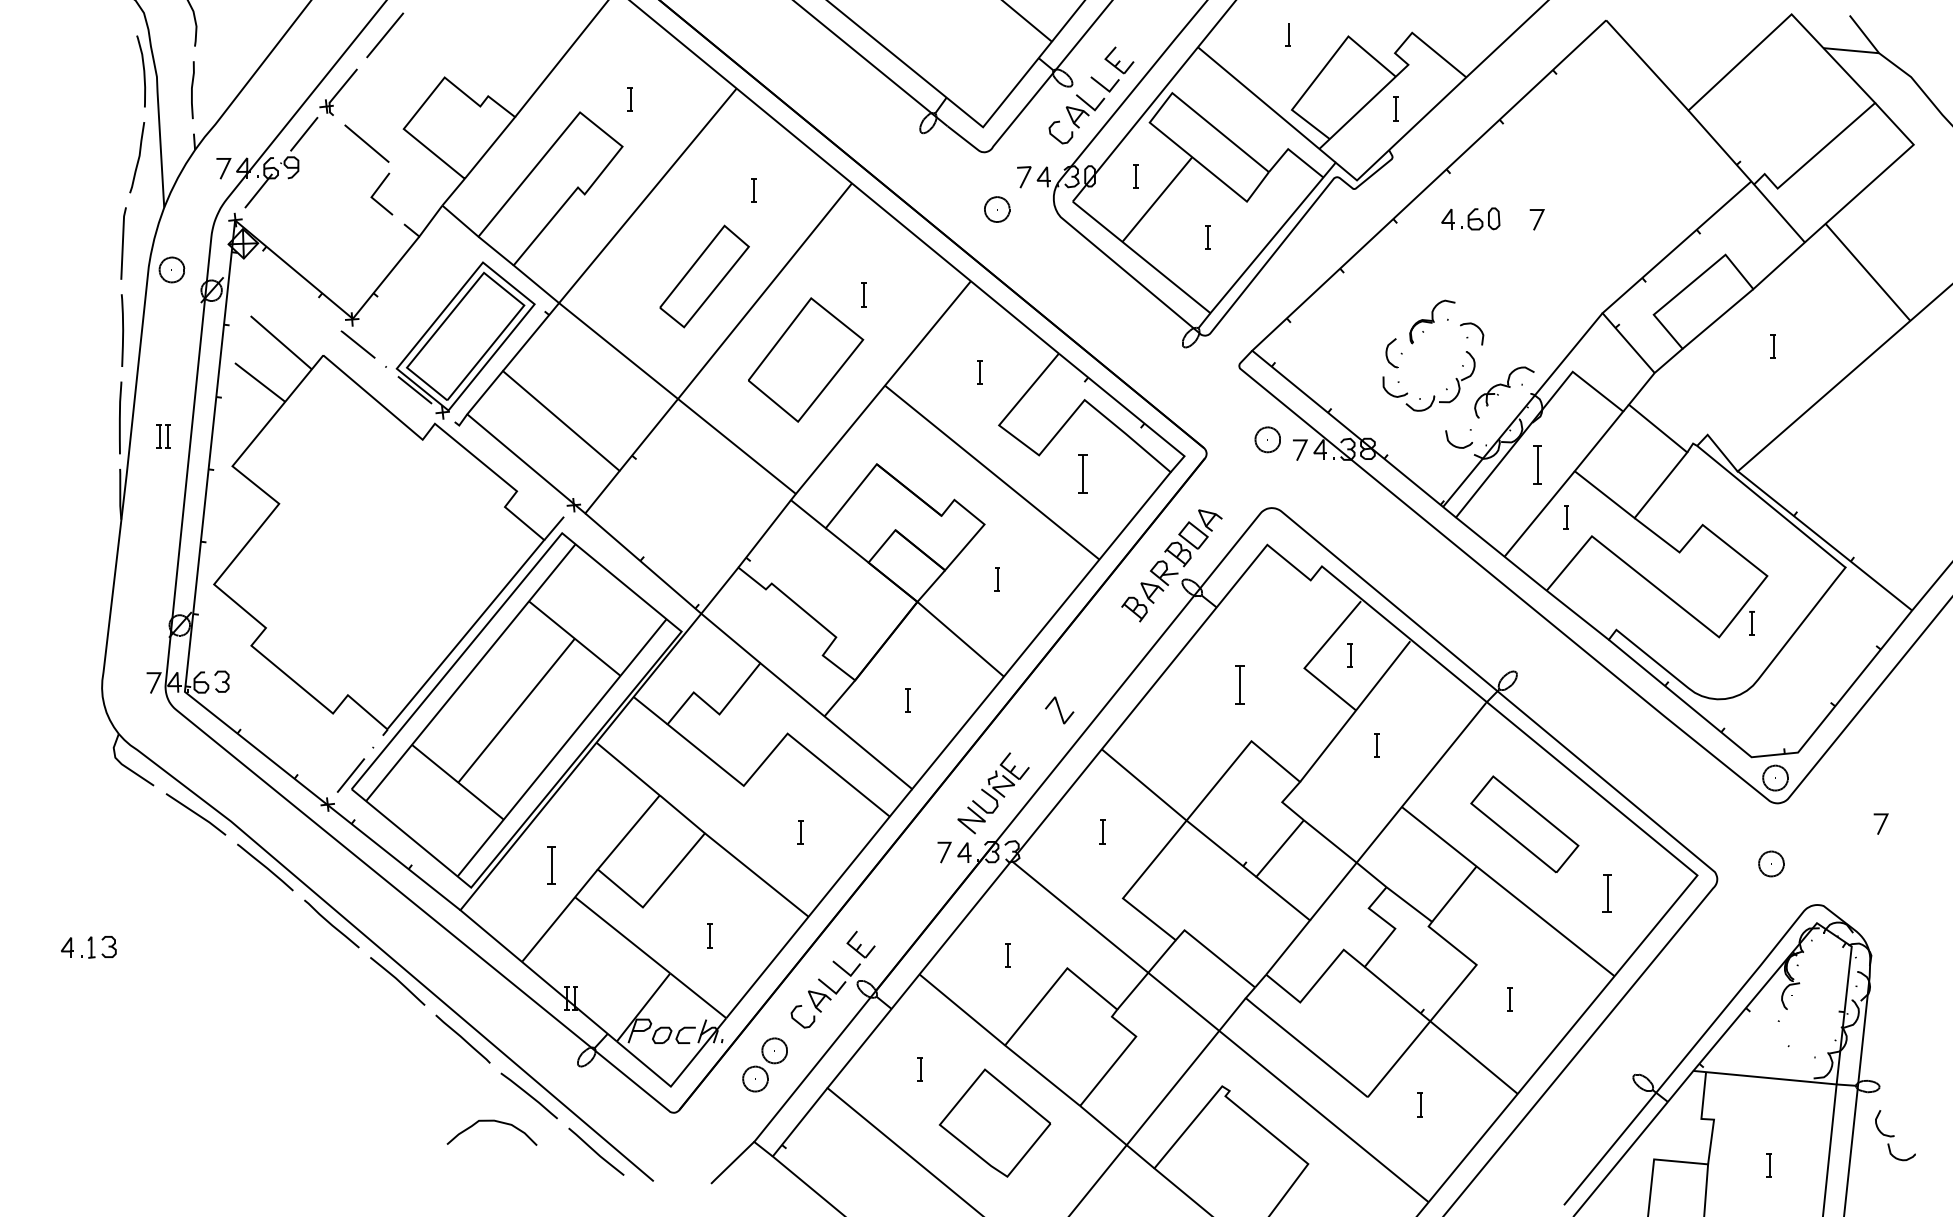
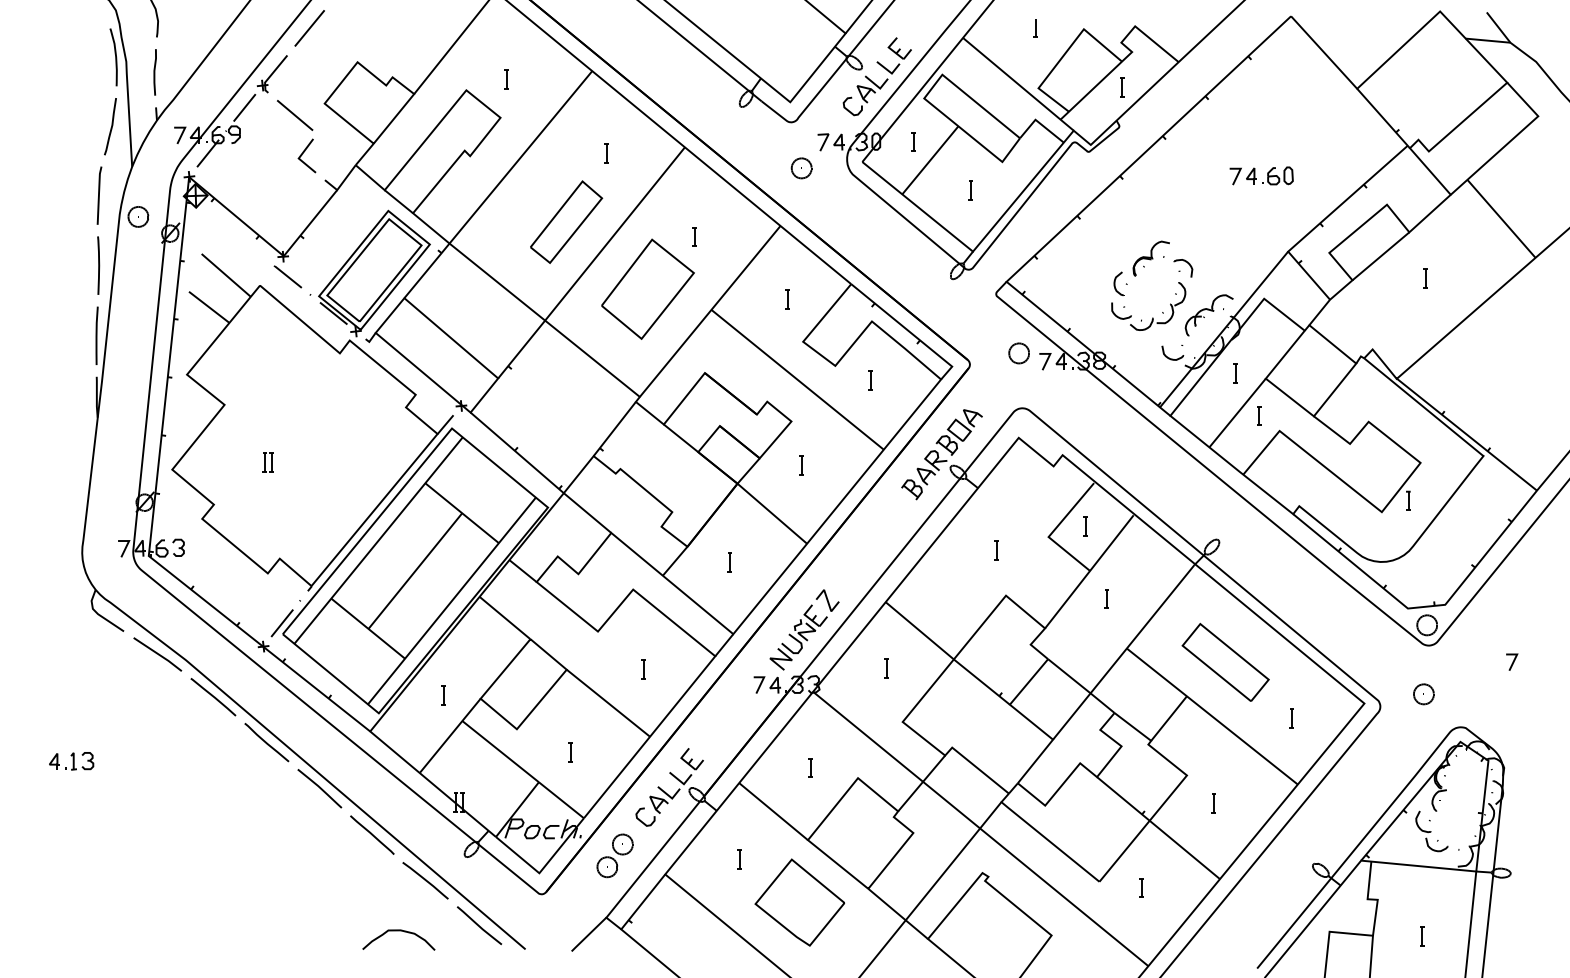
part: (1470, 218) -> (1269, 175), moved
part: (163, 436) -> (268, 462), moved
part: (1536, 465) -> (1235, 374), size x0.62
part: (1082, 473) -> (870, 380), size x0.62
part: (1239, 685) -> (996, 550), size x0.62
line: (1059, 710) -> (827, 600), moved
part: (551, 865) -> (443, 695), size x0.62
part: (1606, 893) -> (1291, 718), size x0.62
curve: (491, 1121) -> (398, 931), moved
part: (1895, 1135) -> (1431, 831), moved

